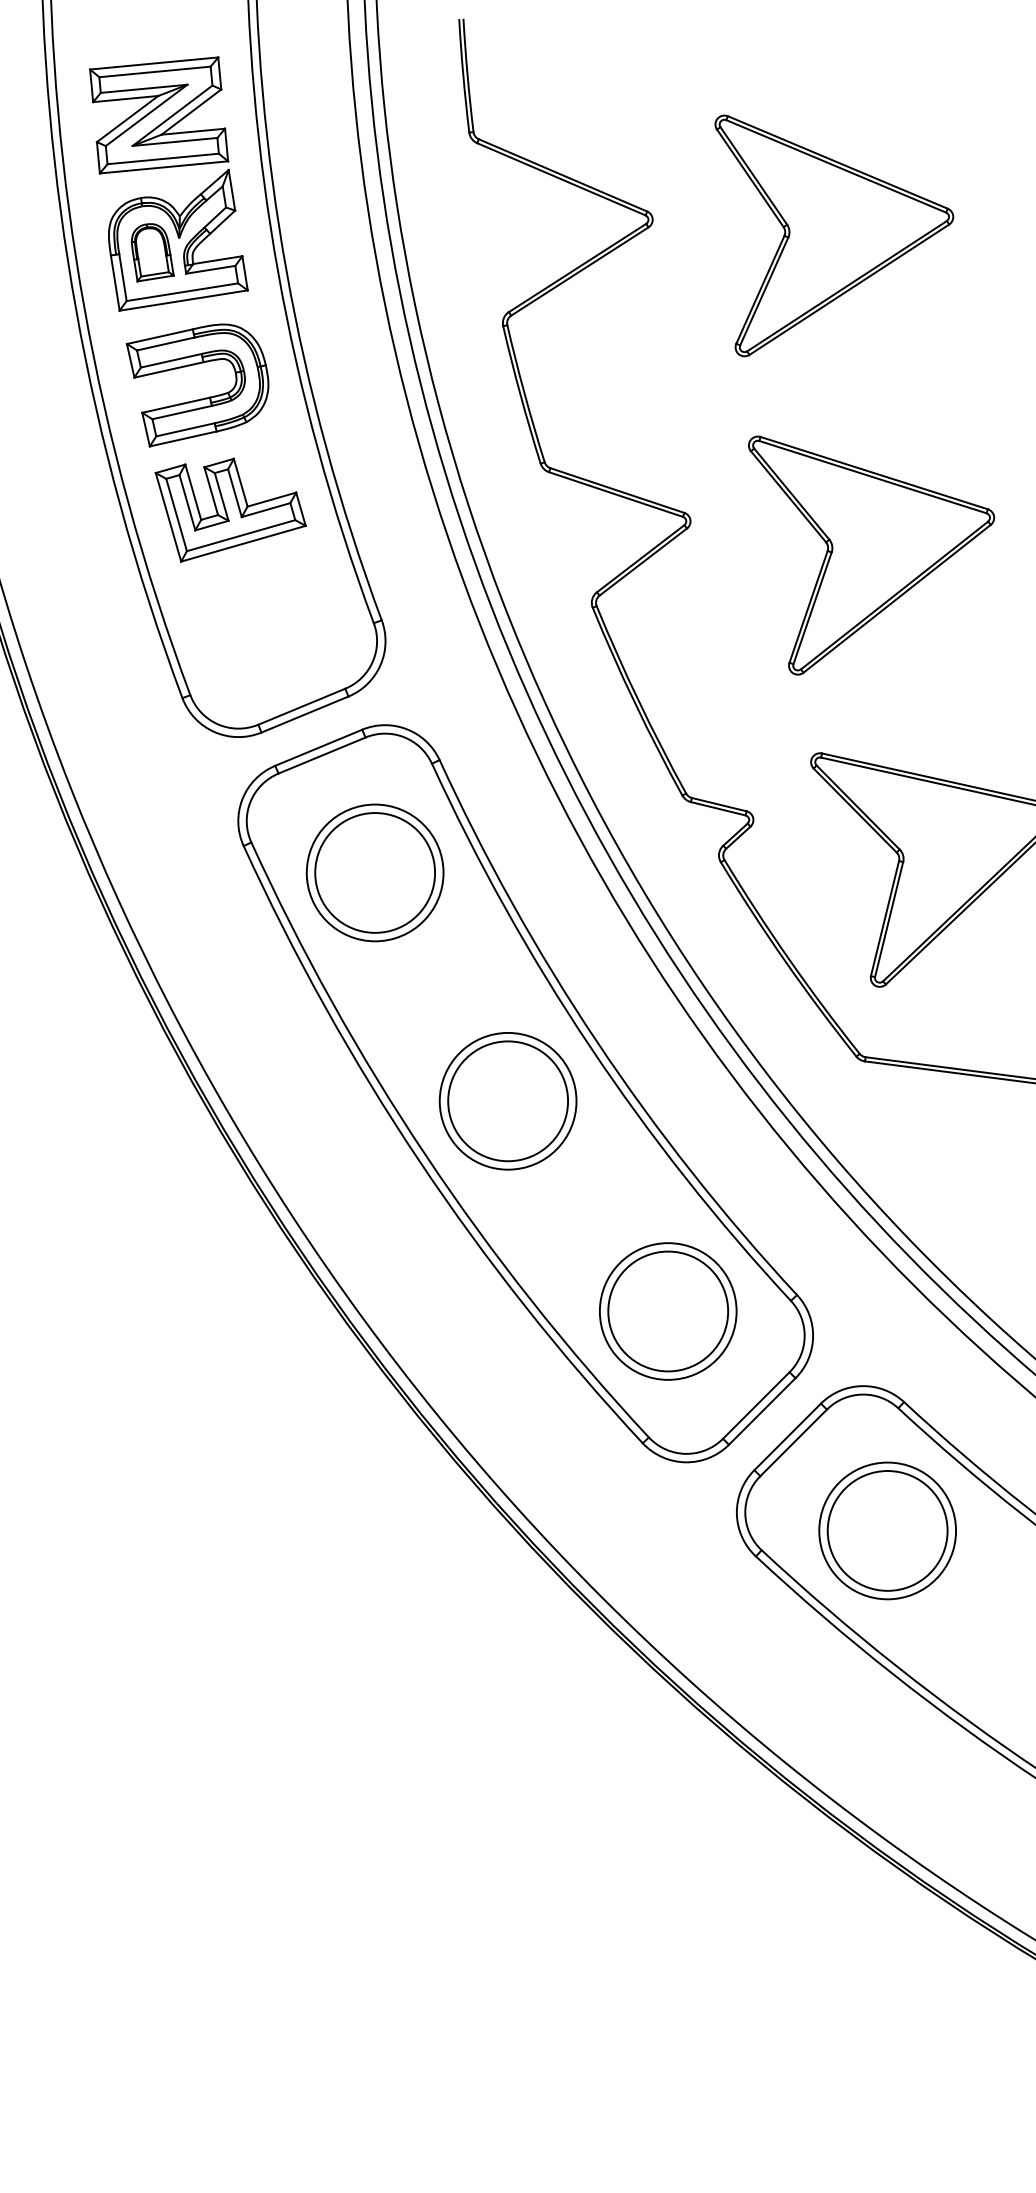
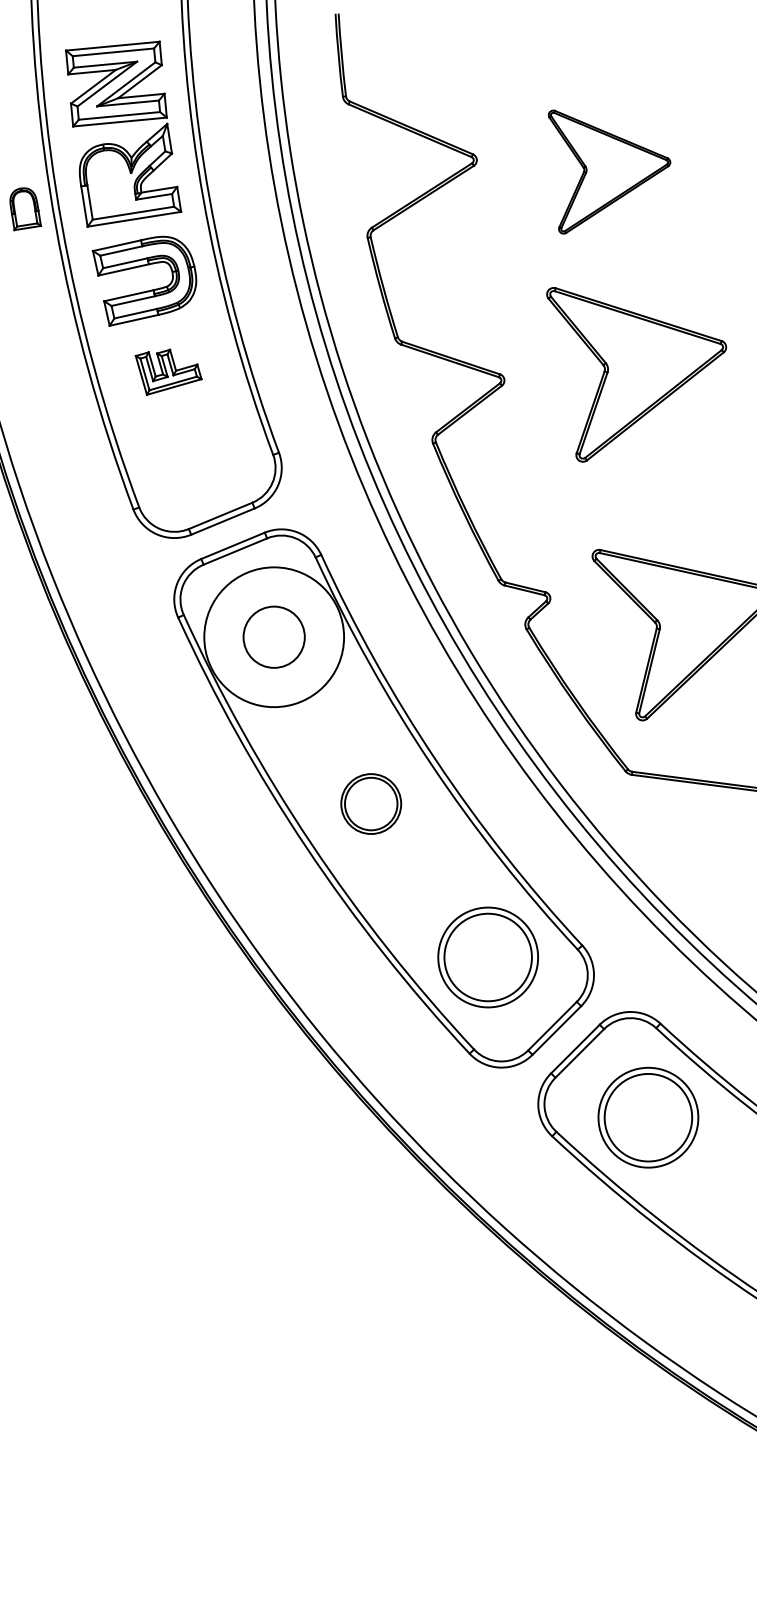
part: (834, 235) -> (609, 171), size x0.7
part: (152, 252) -> (25, 209), moved
part: (230, 509) -> (168, 371), size x0.6
part: (871, 555) -> (636, 374), moved
circle: (374, 872) -> (273, 636), size x1.4
circle: (375, 872) -> (274, 636), size x0.7
part: (507, 1101) -> (370, 804), size x0.6

